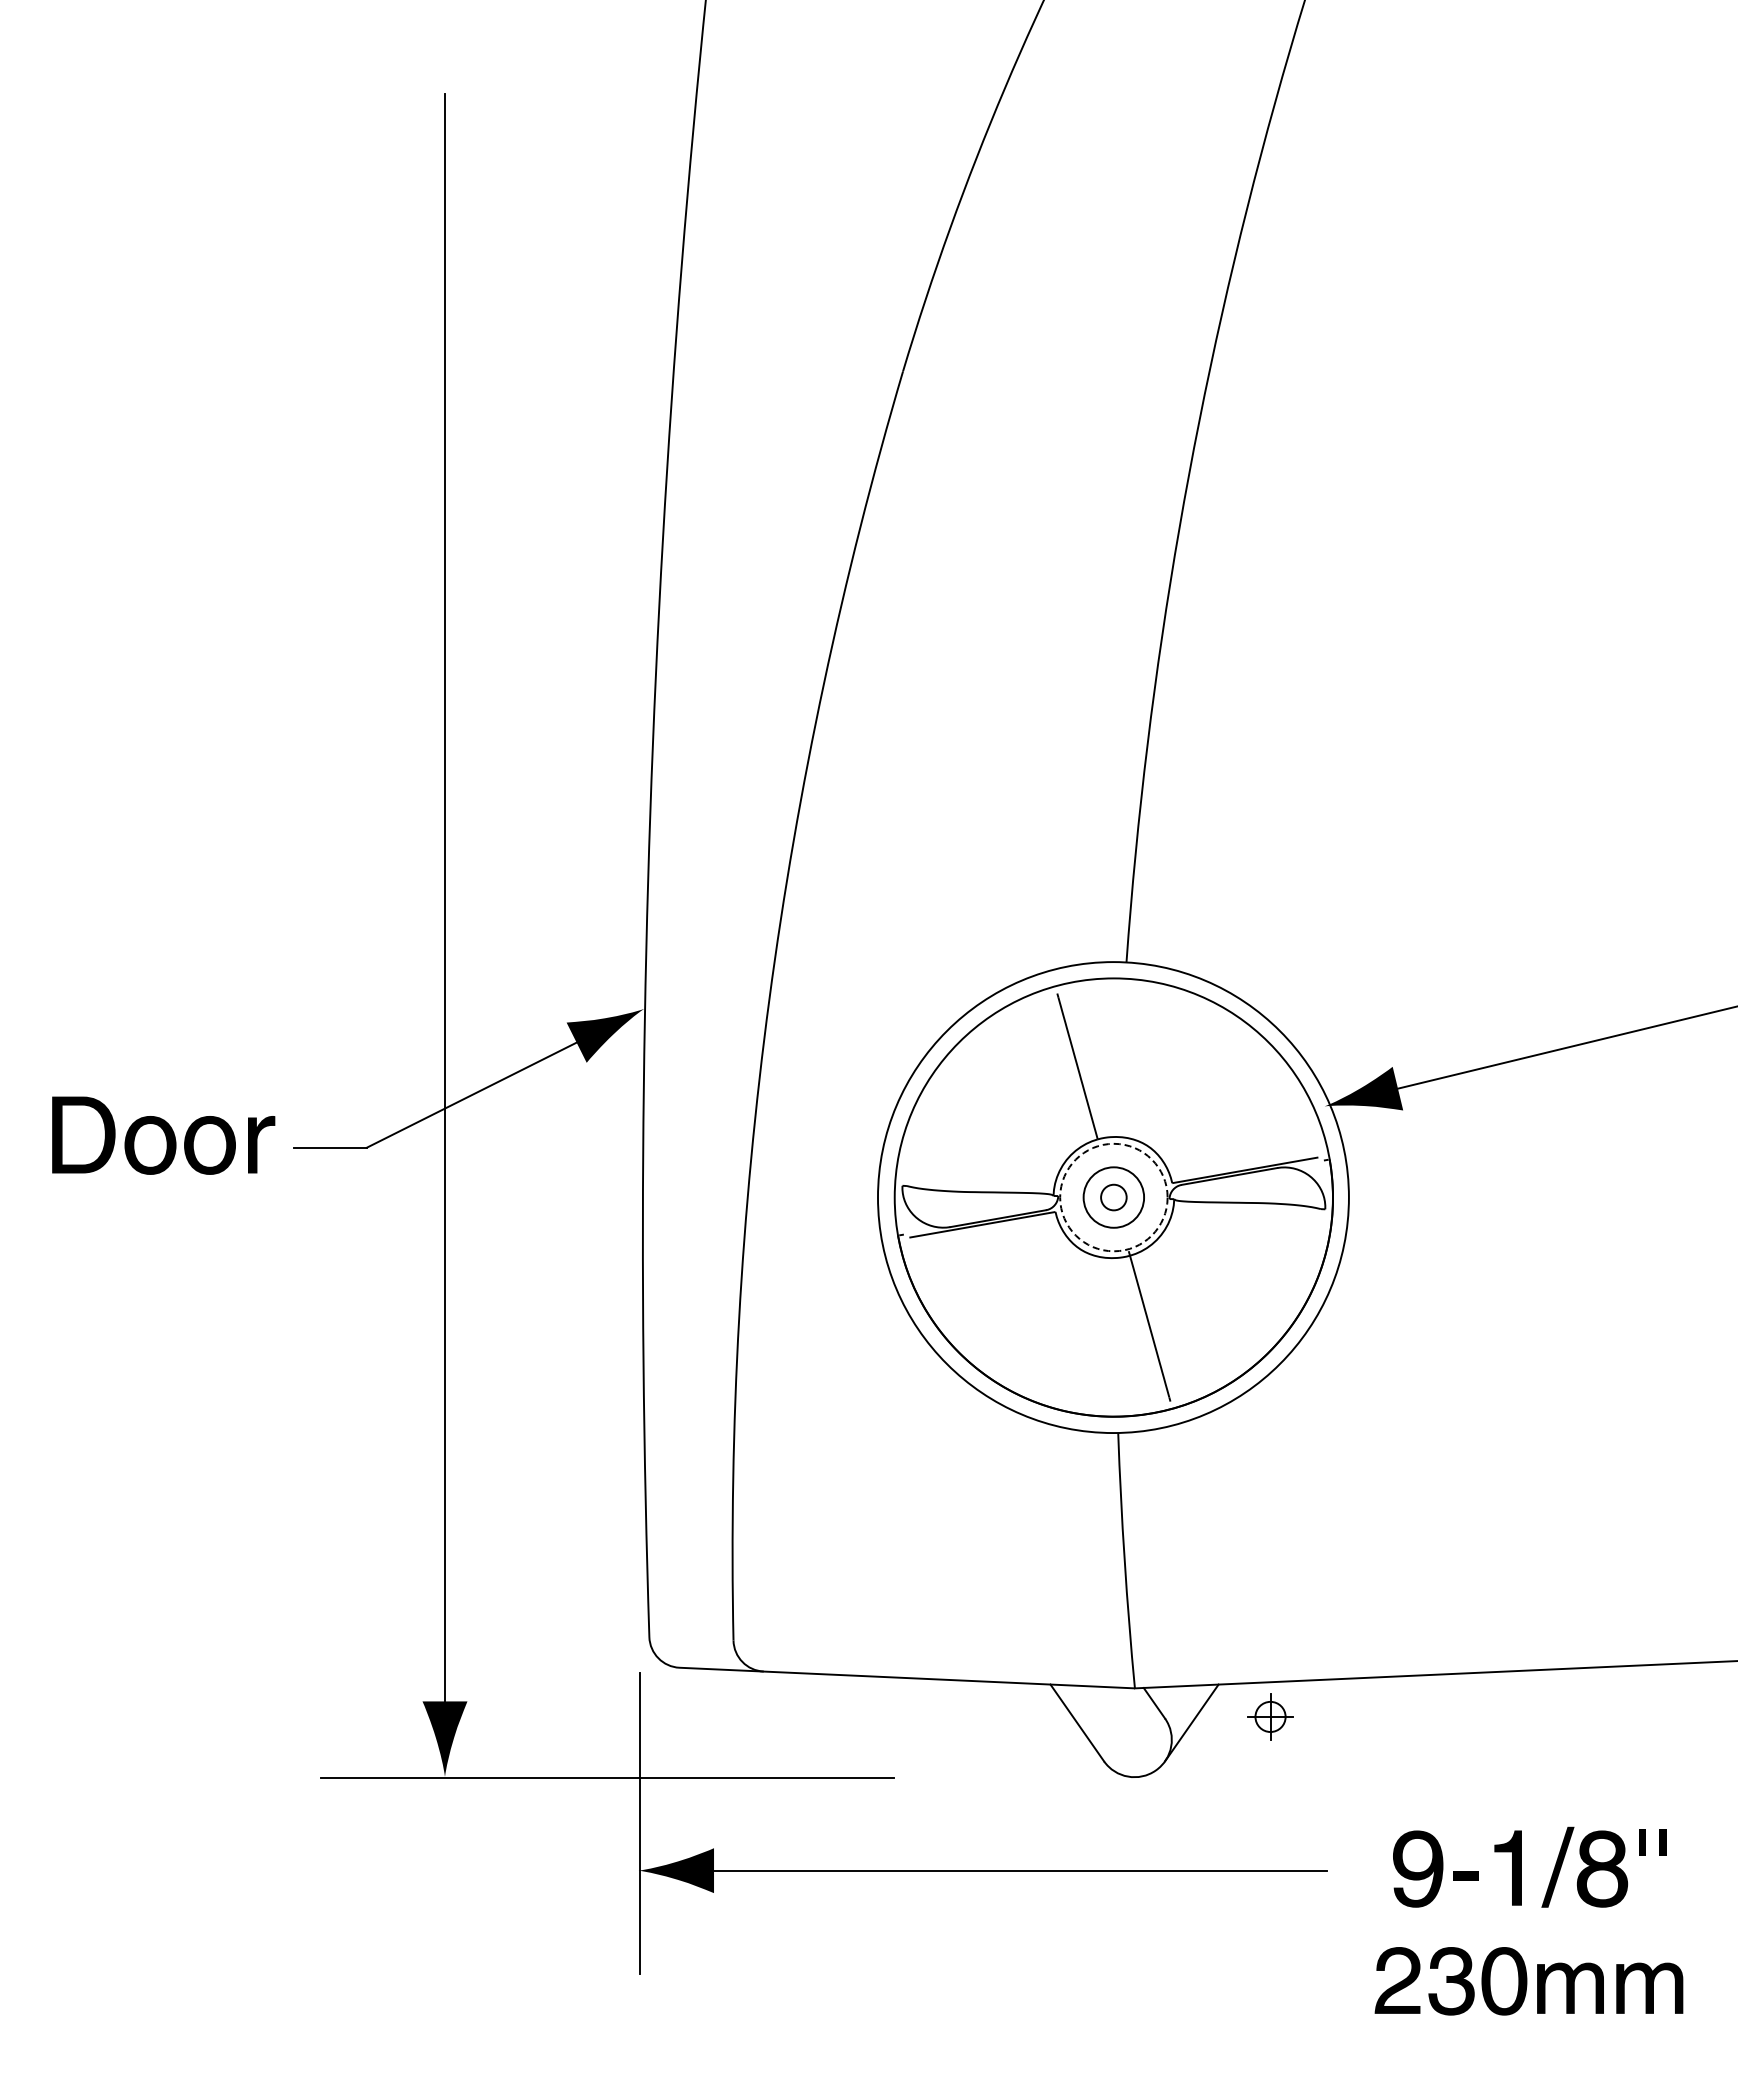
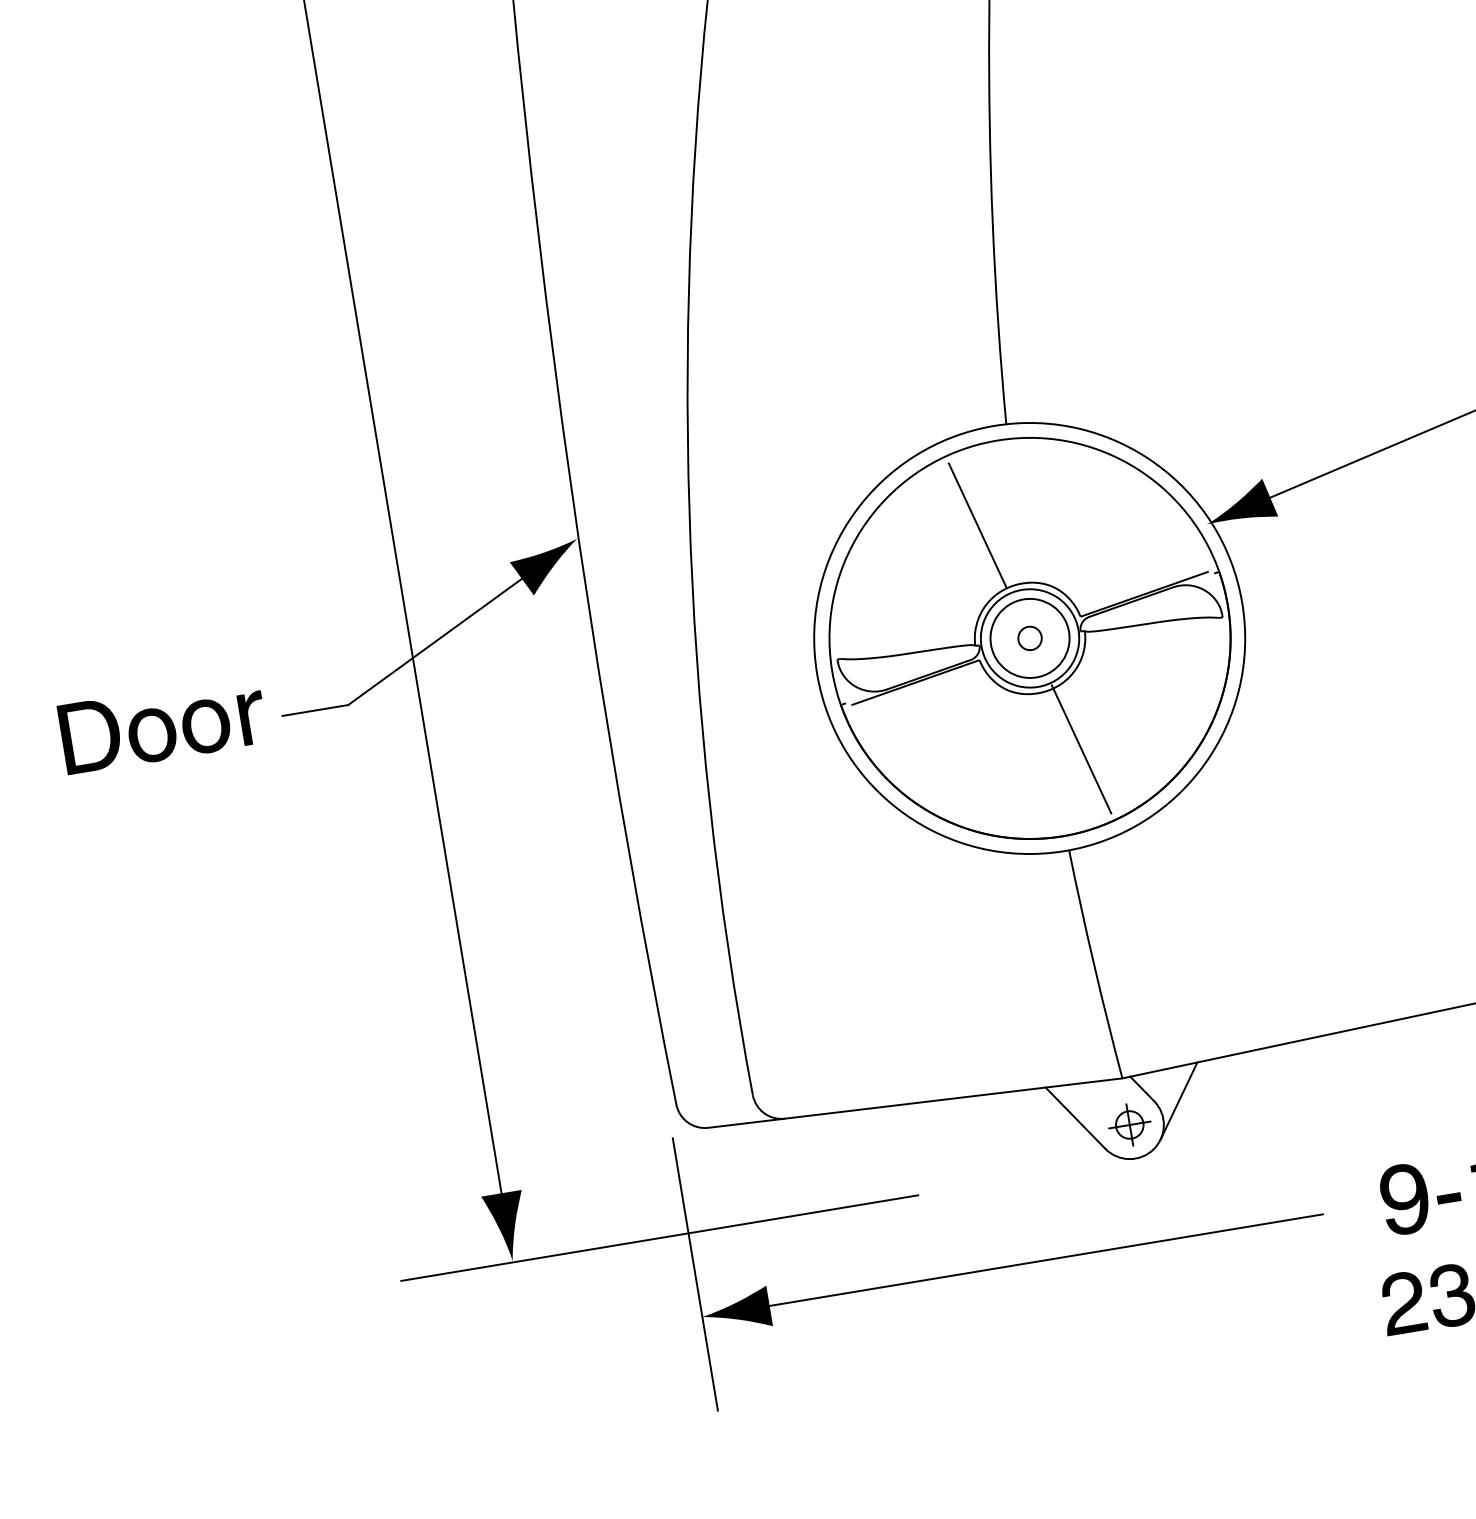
circle: (1113, 1197) -> (1029, 638), dashed -> solid
circle: (1113, 1197) -> (1029, 638), size x1.43
part: (1270, 1716) -> (1129, 1124), moved

